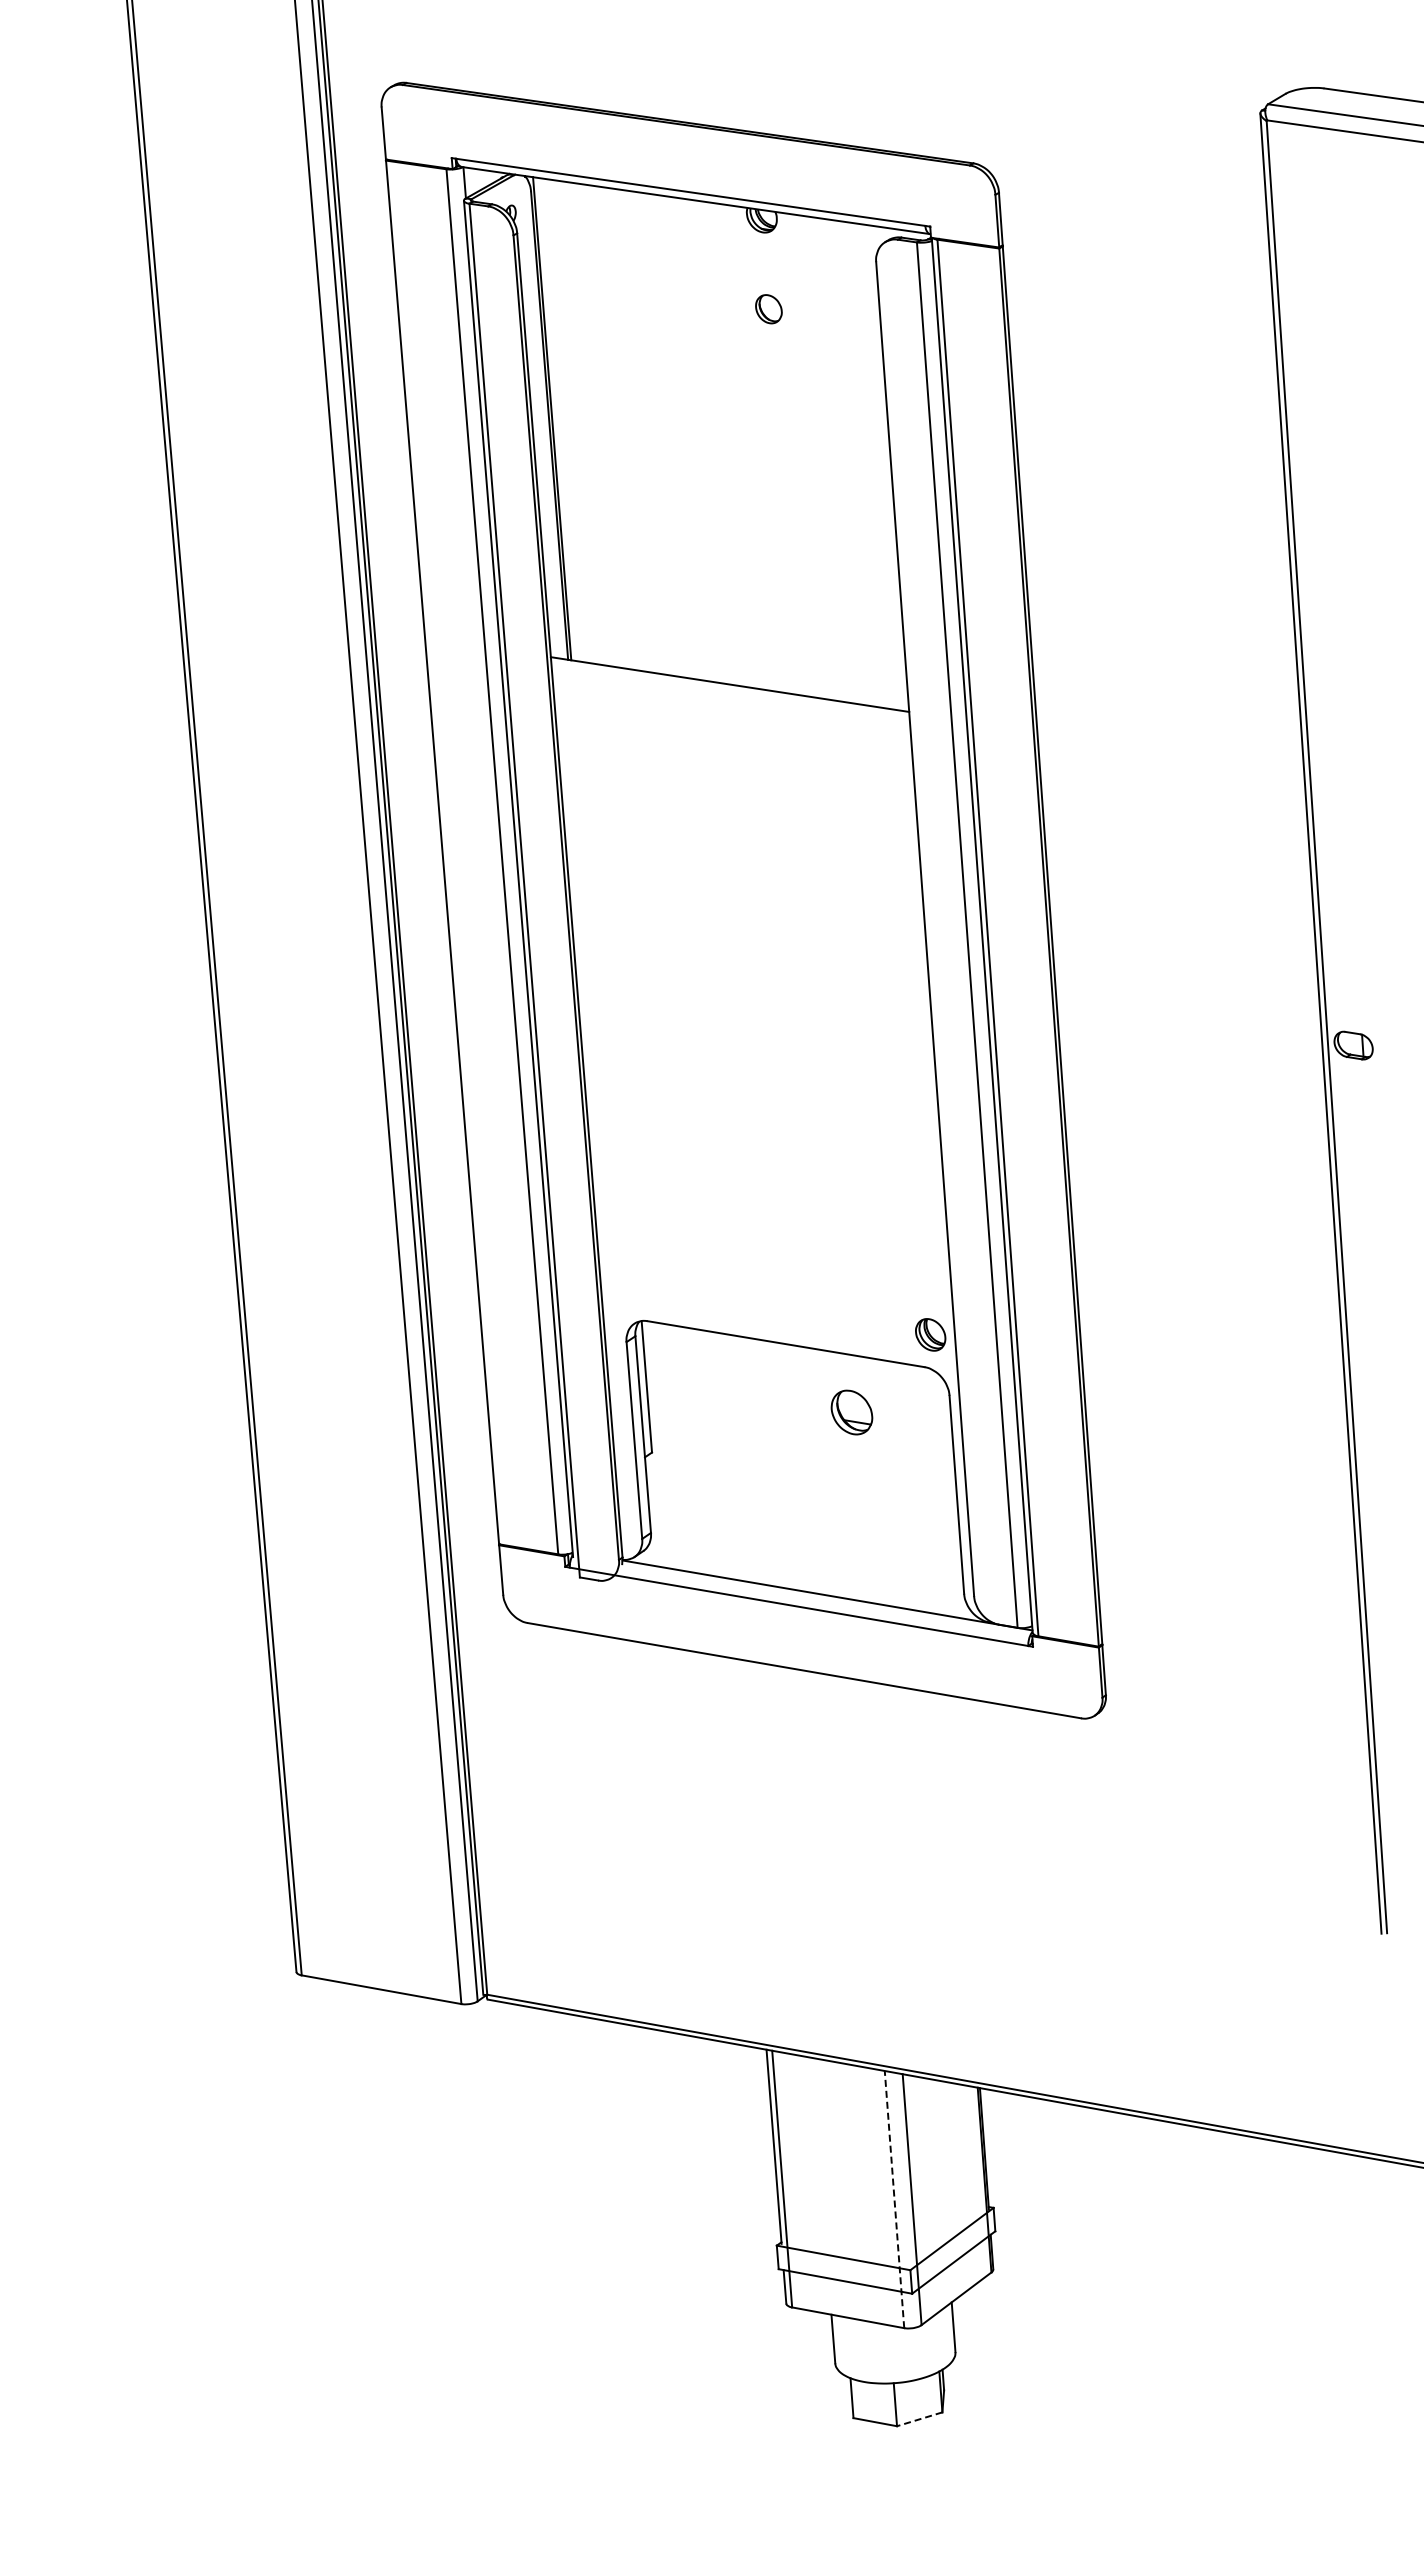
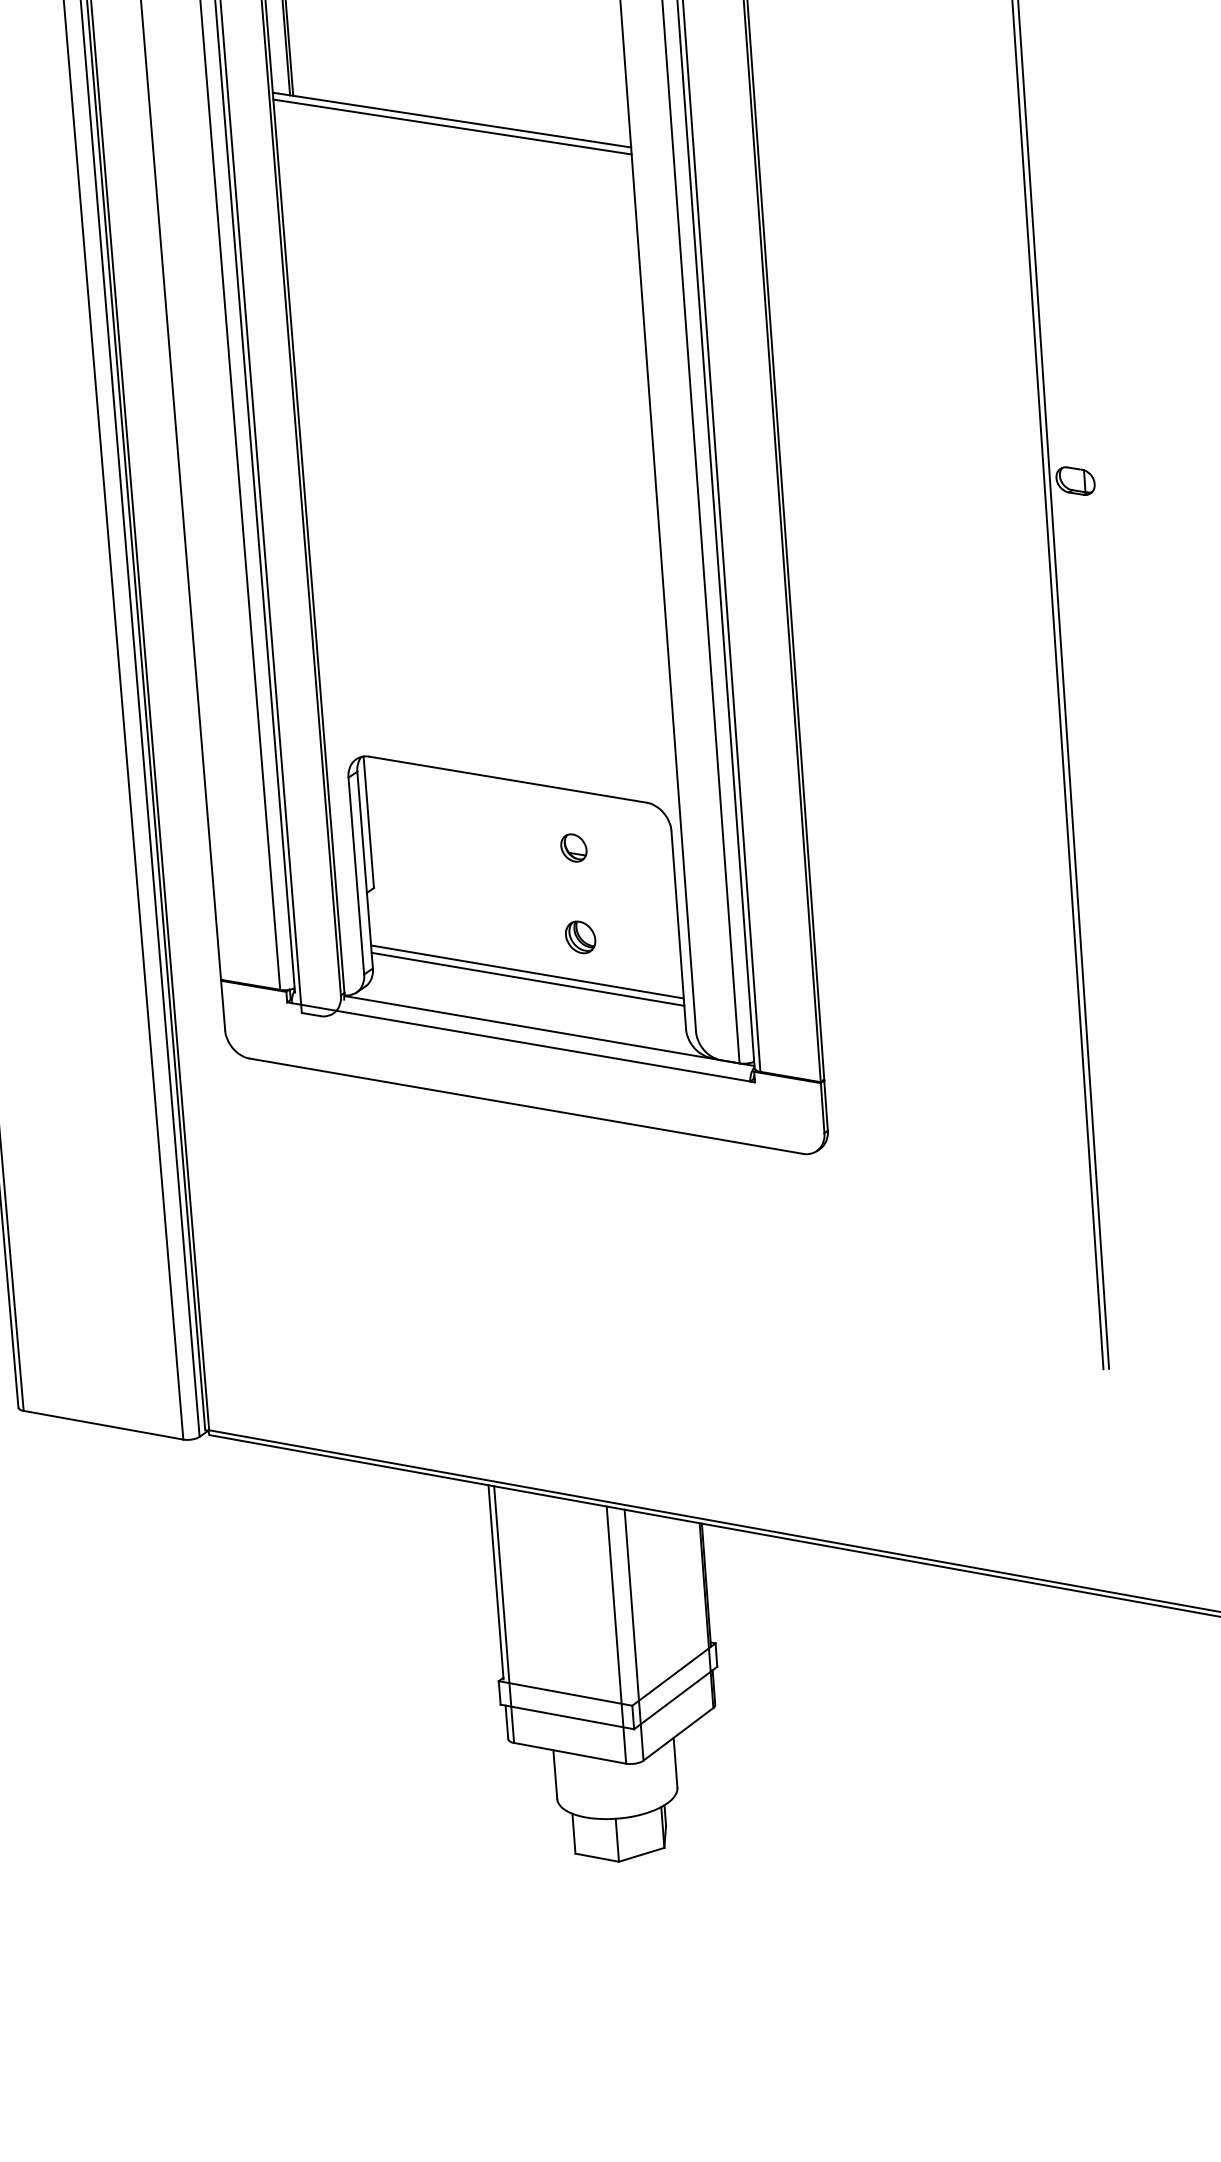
line: (730, 691) -> (452, 127), added
part: (930, 1334) -> (580, 937), moved
part: (851, 1412) -> (573, 848), size x0.62
line: (805, 1535) -> (527, 971), added
line: (805, 1543) -> (527, 979), added
line: (894, 2199) -> (616, 1635), dashed -> solid
line: (919, 2419) -> (641, 1855), dashed -> solid

